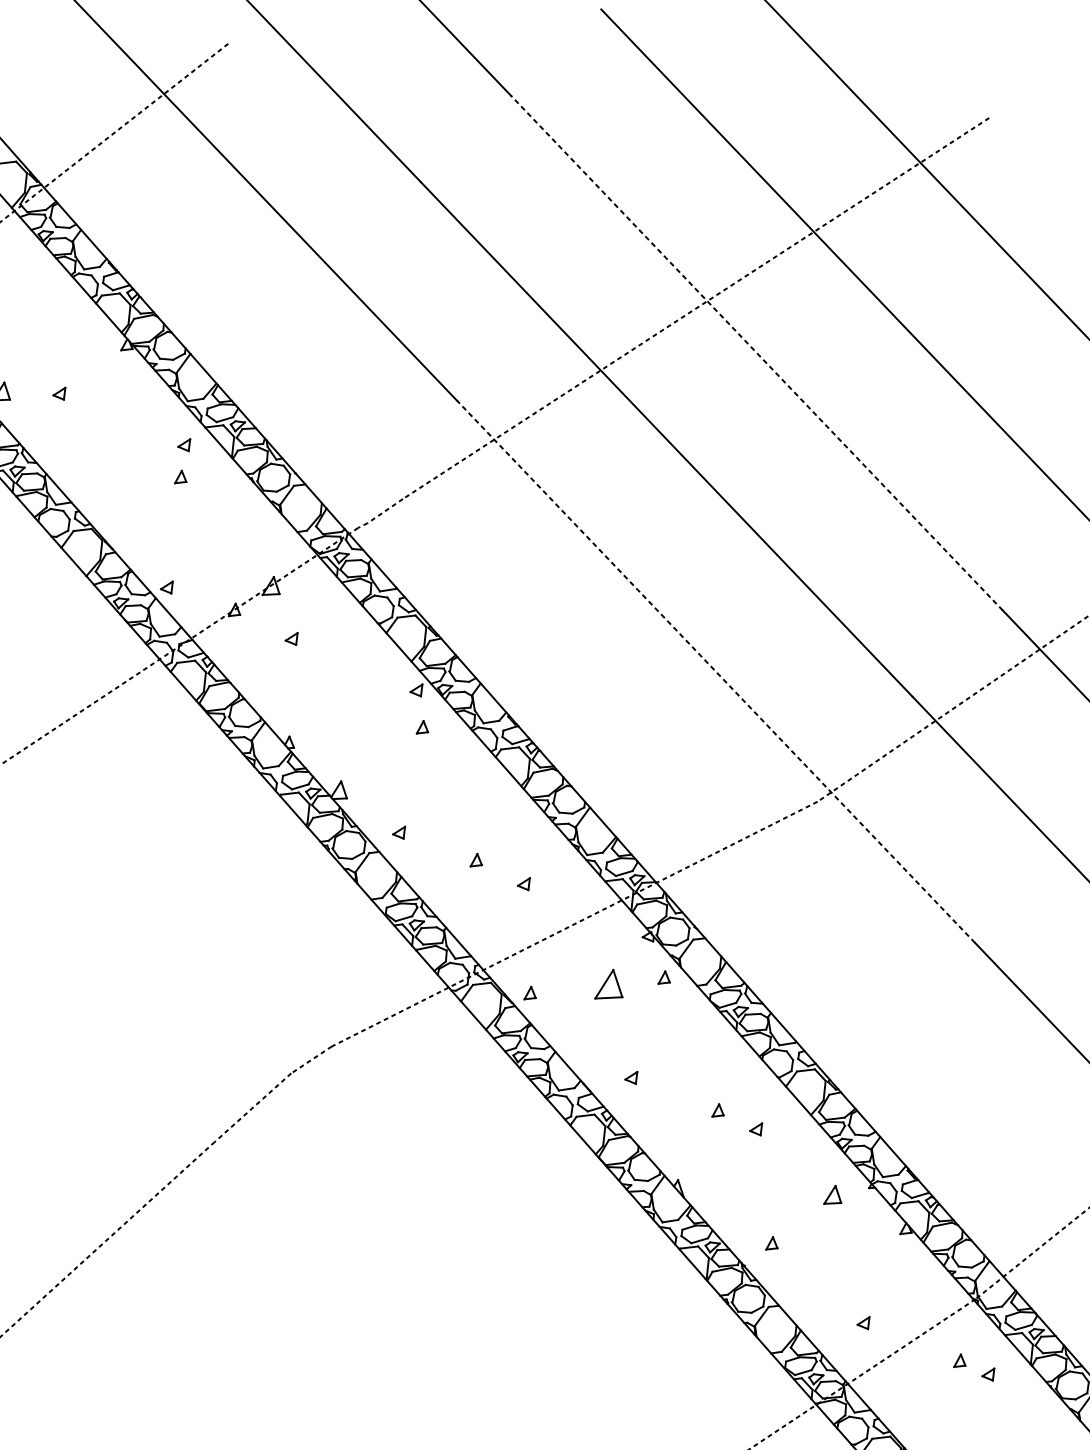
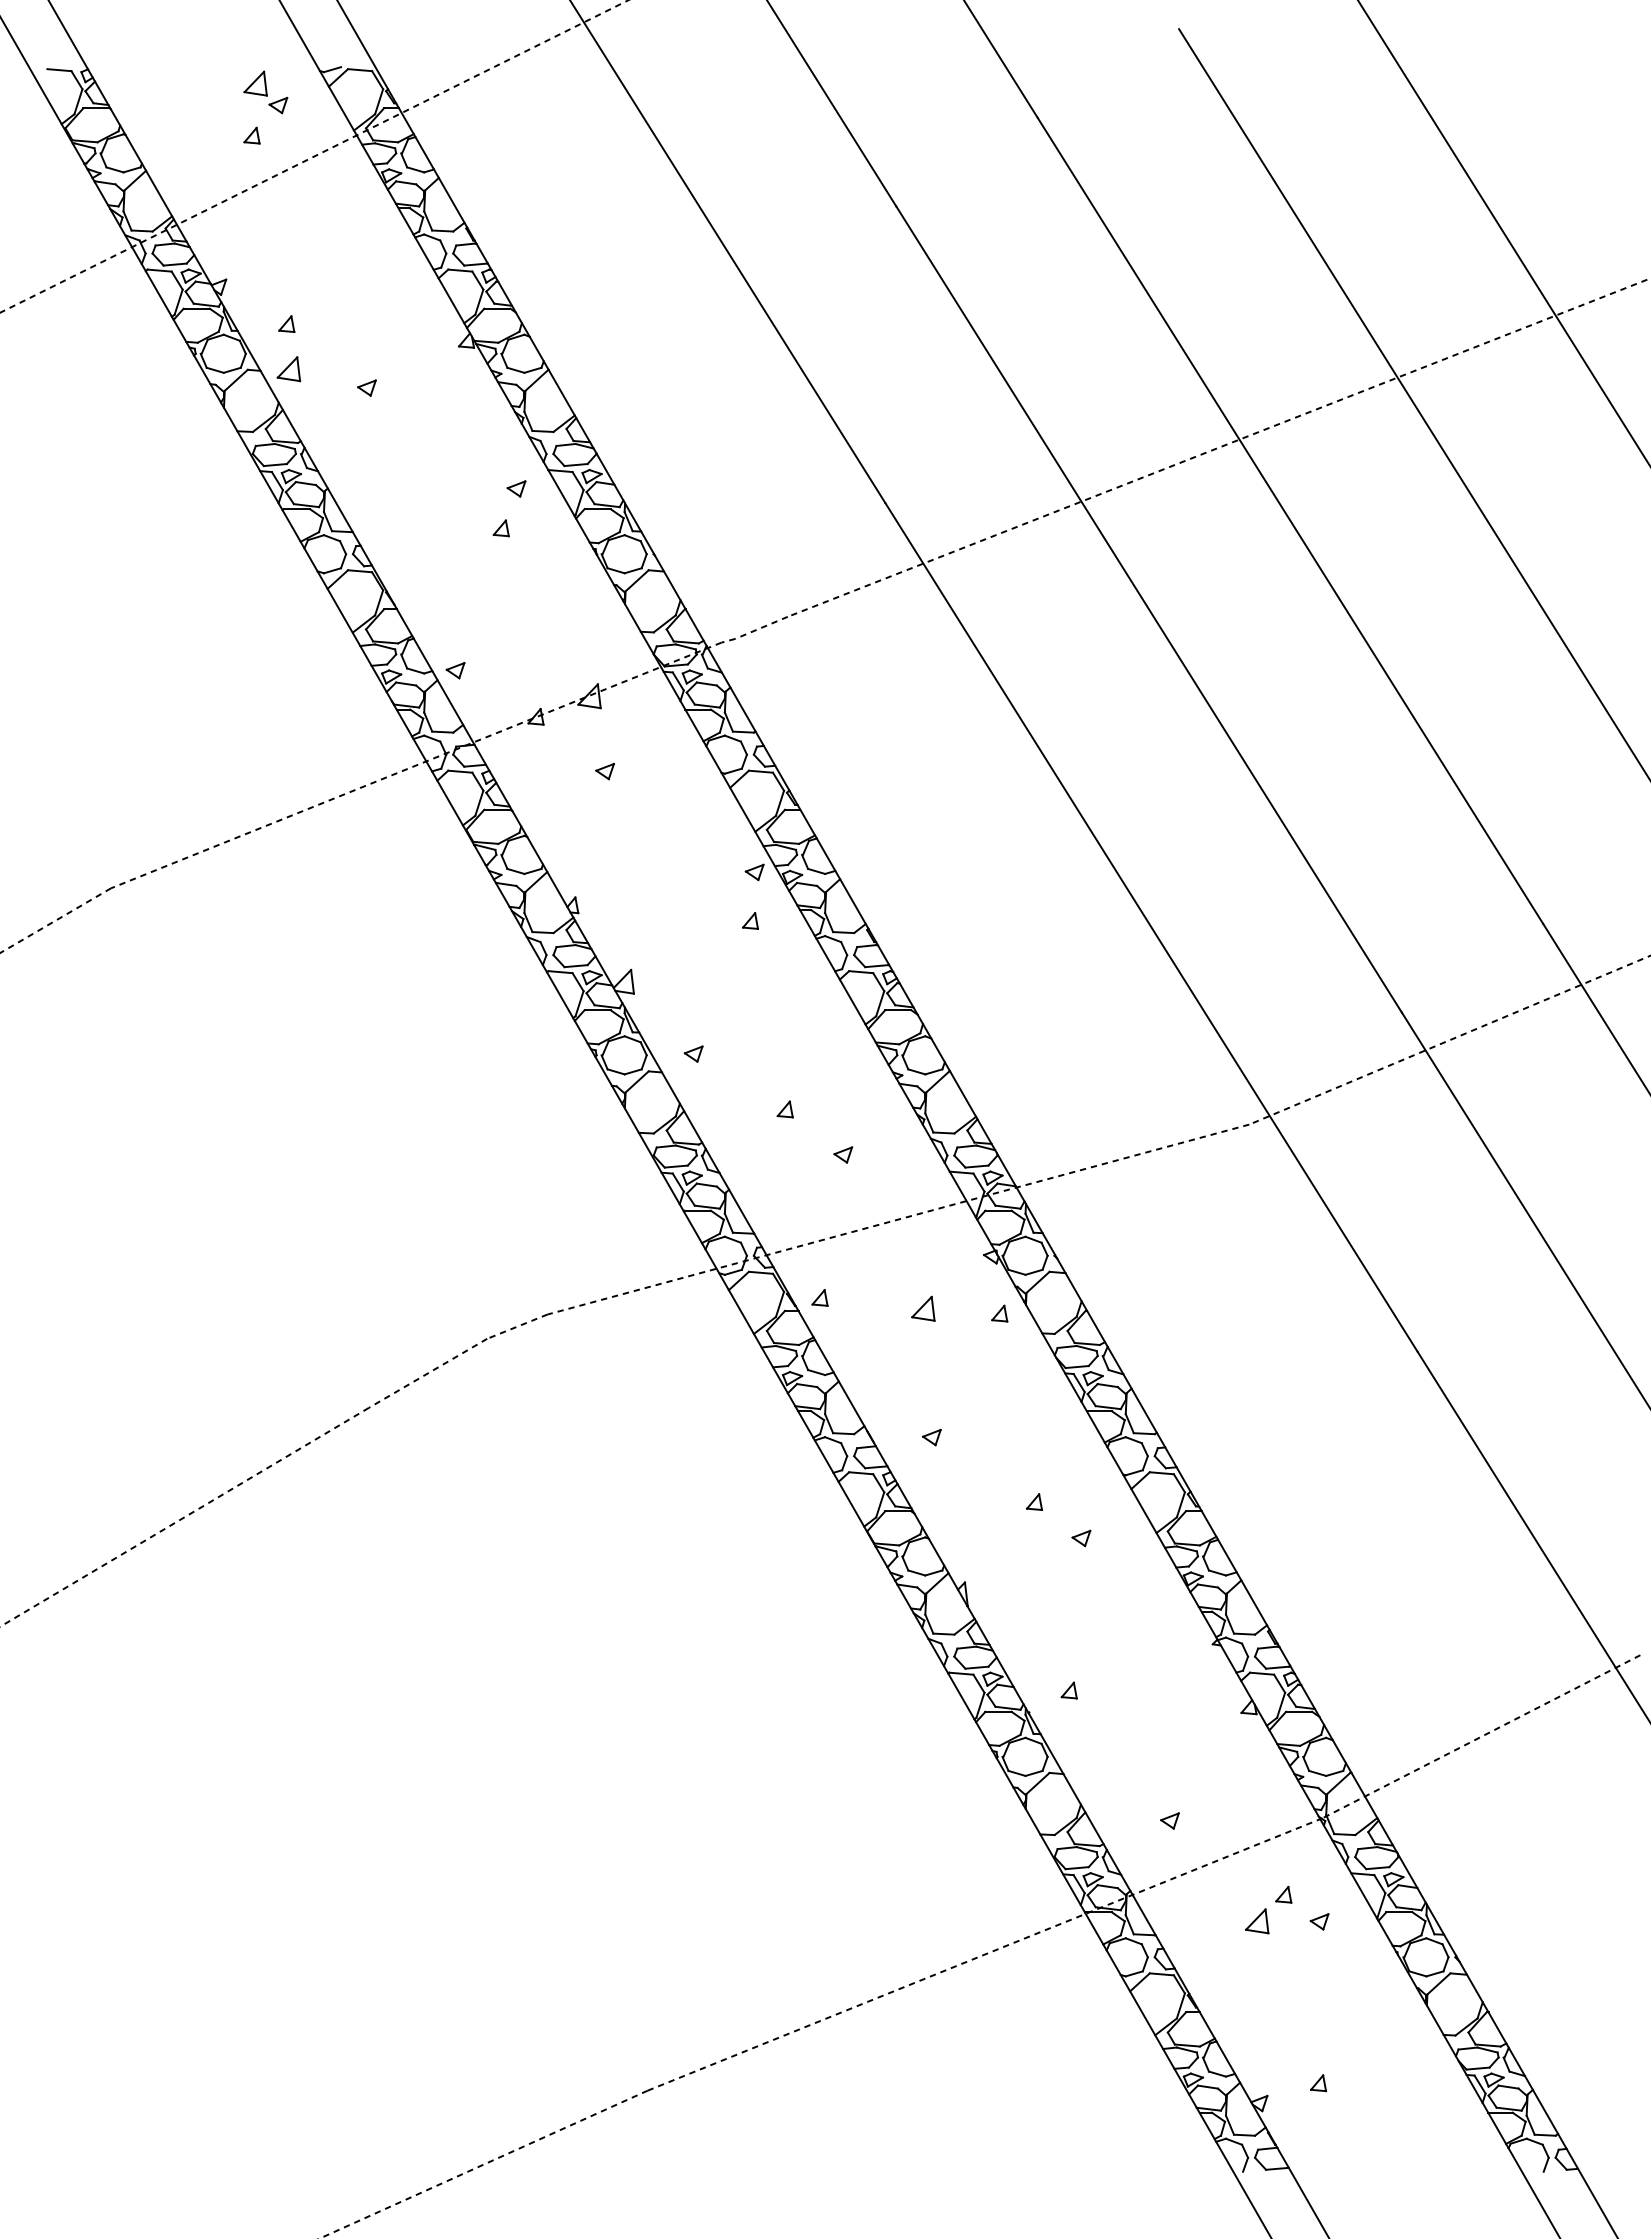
line: (756, 352) -> (1290, 520), dashed -> solid
line: (716, 672) -> (1151, 927), dashed -> solid
part: (606, 985) -> (923, 1308), size x0.62
part: (831, 1196) -> (1257, 1921), moved

